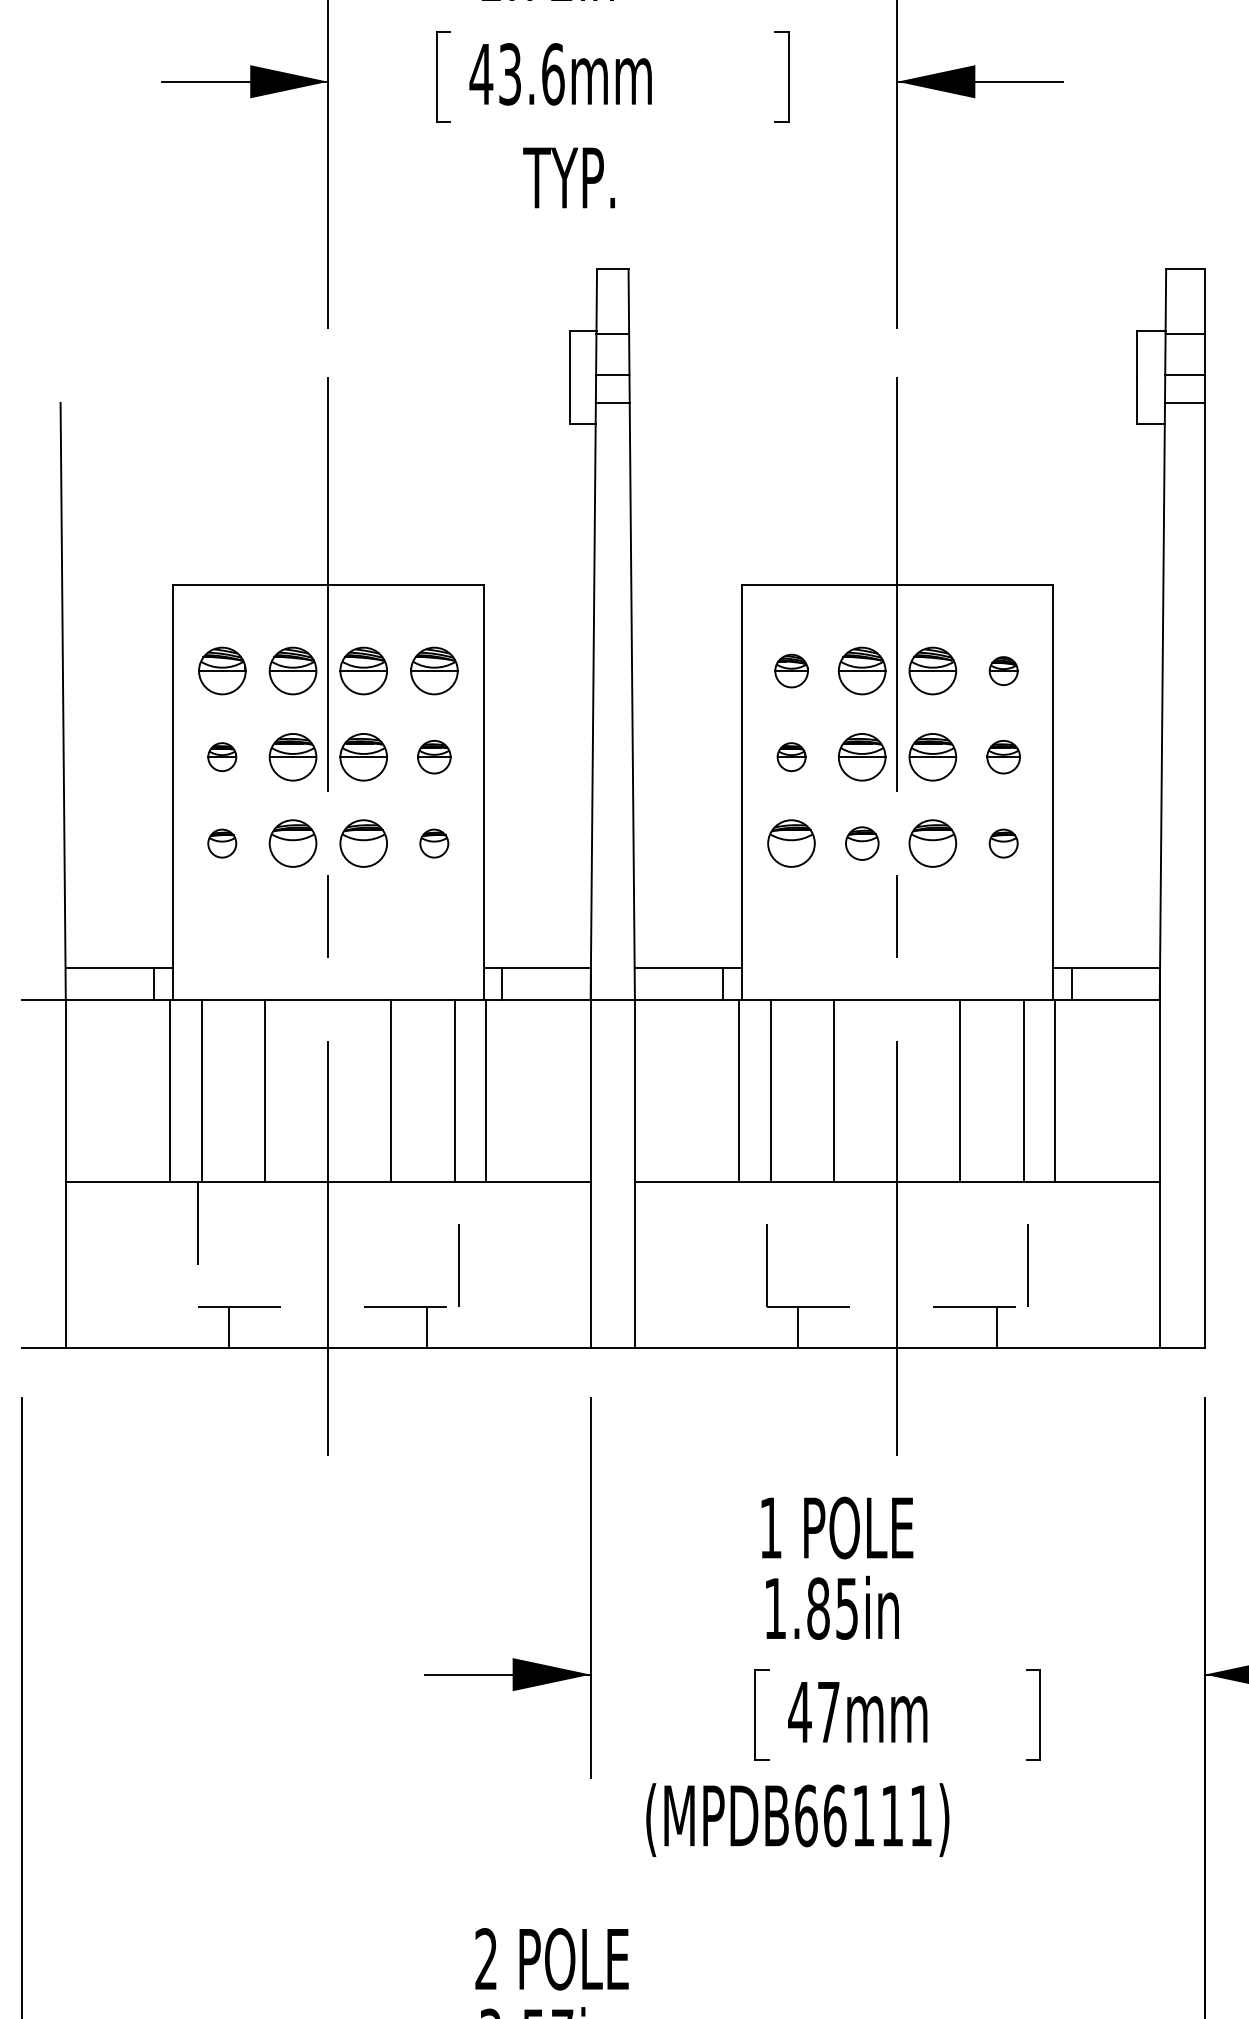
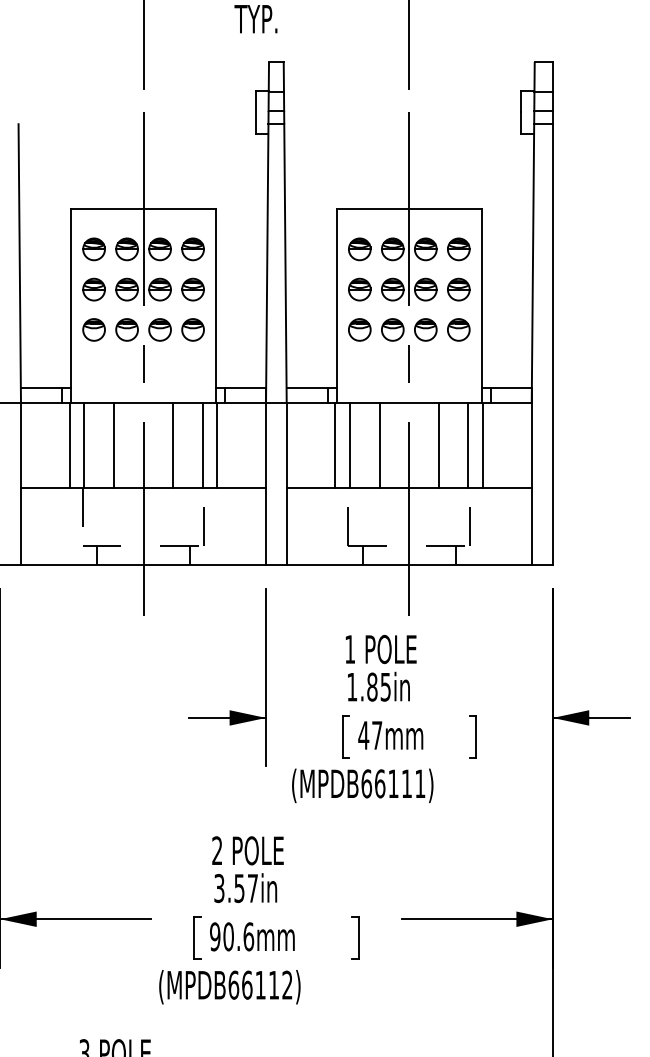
part: (790, 671) -> (359, 249), size x1.43
part: (1002, 671) -> (458, 249), size x1.67
part: (221, 756) -> (93, 289), size x1.67
part: (433, 756) -> (192, 289), size x1.43
part: (790, 756) -> (359, 289), size x1.67
part: (1002, 756) -> (458, 289), size x1.43
part: (221, 842) -> (93, 329), size x1.67
part: (433, 842) -> (192, 329), size x1.67
part: (861, 842) -> (392, 329), size x1.43
part: (1002, 842) -> (458, 329), size x1.67

